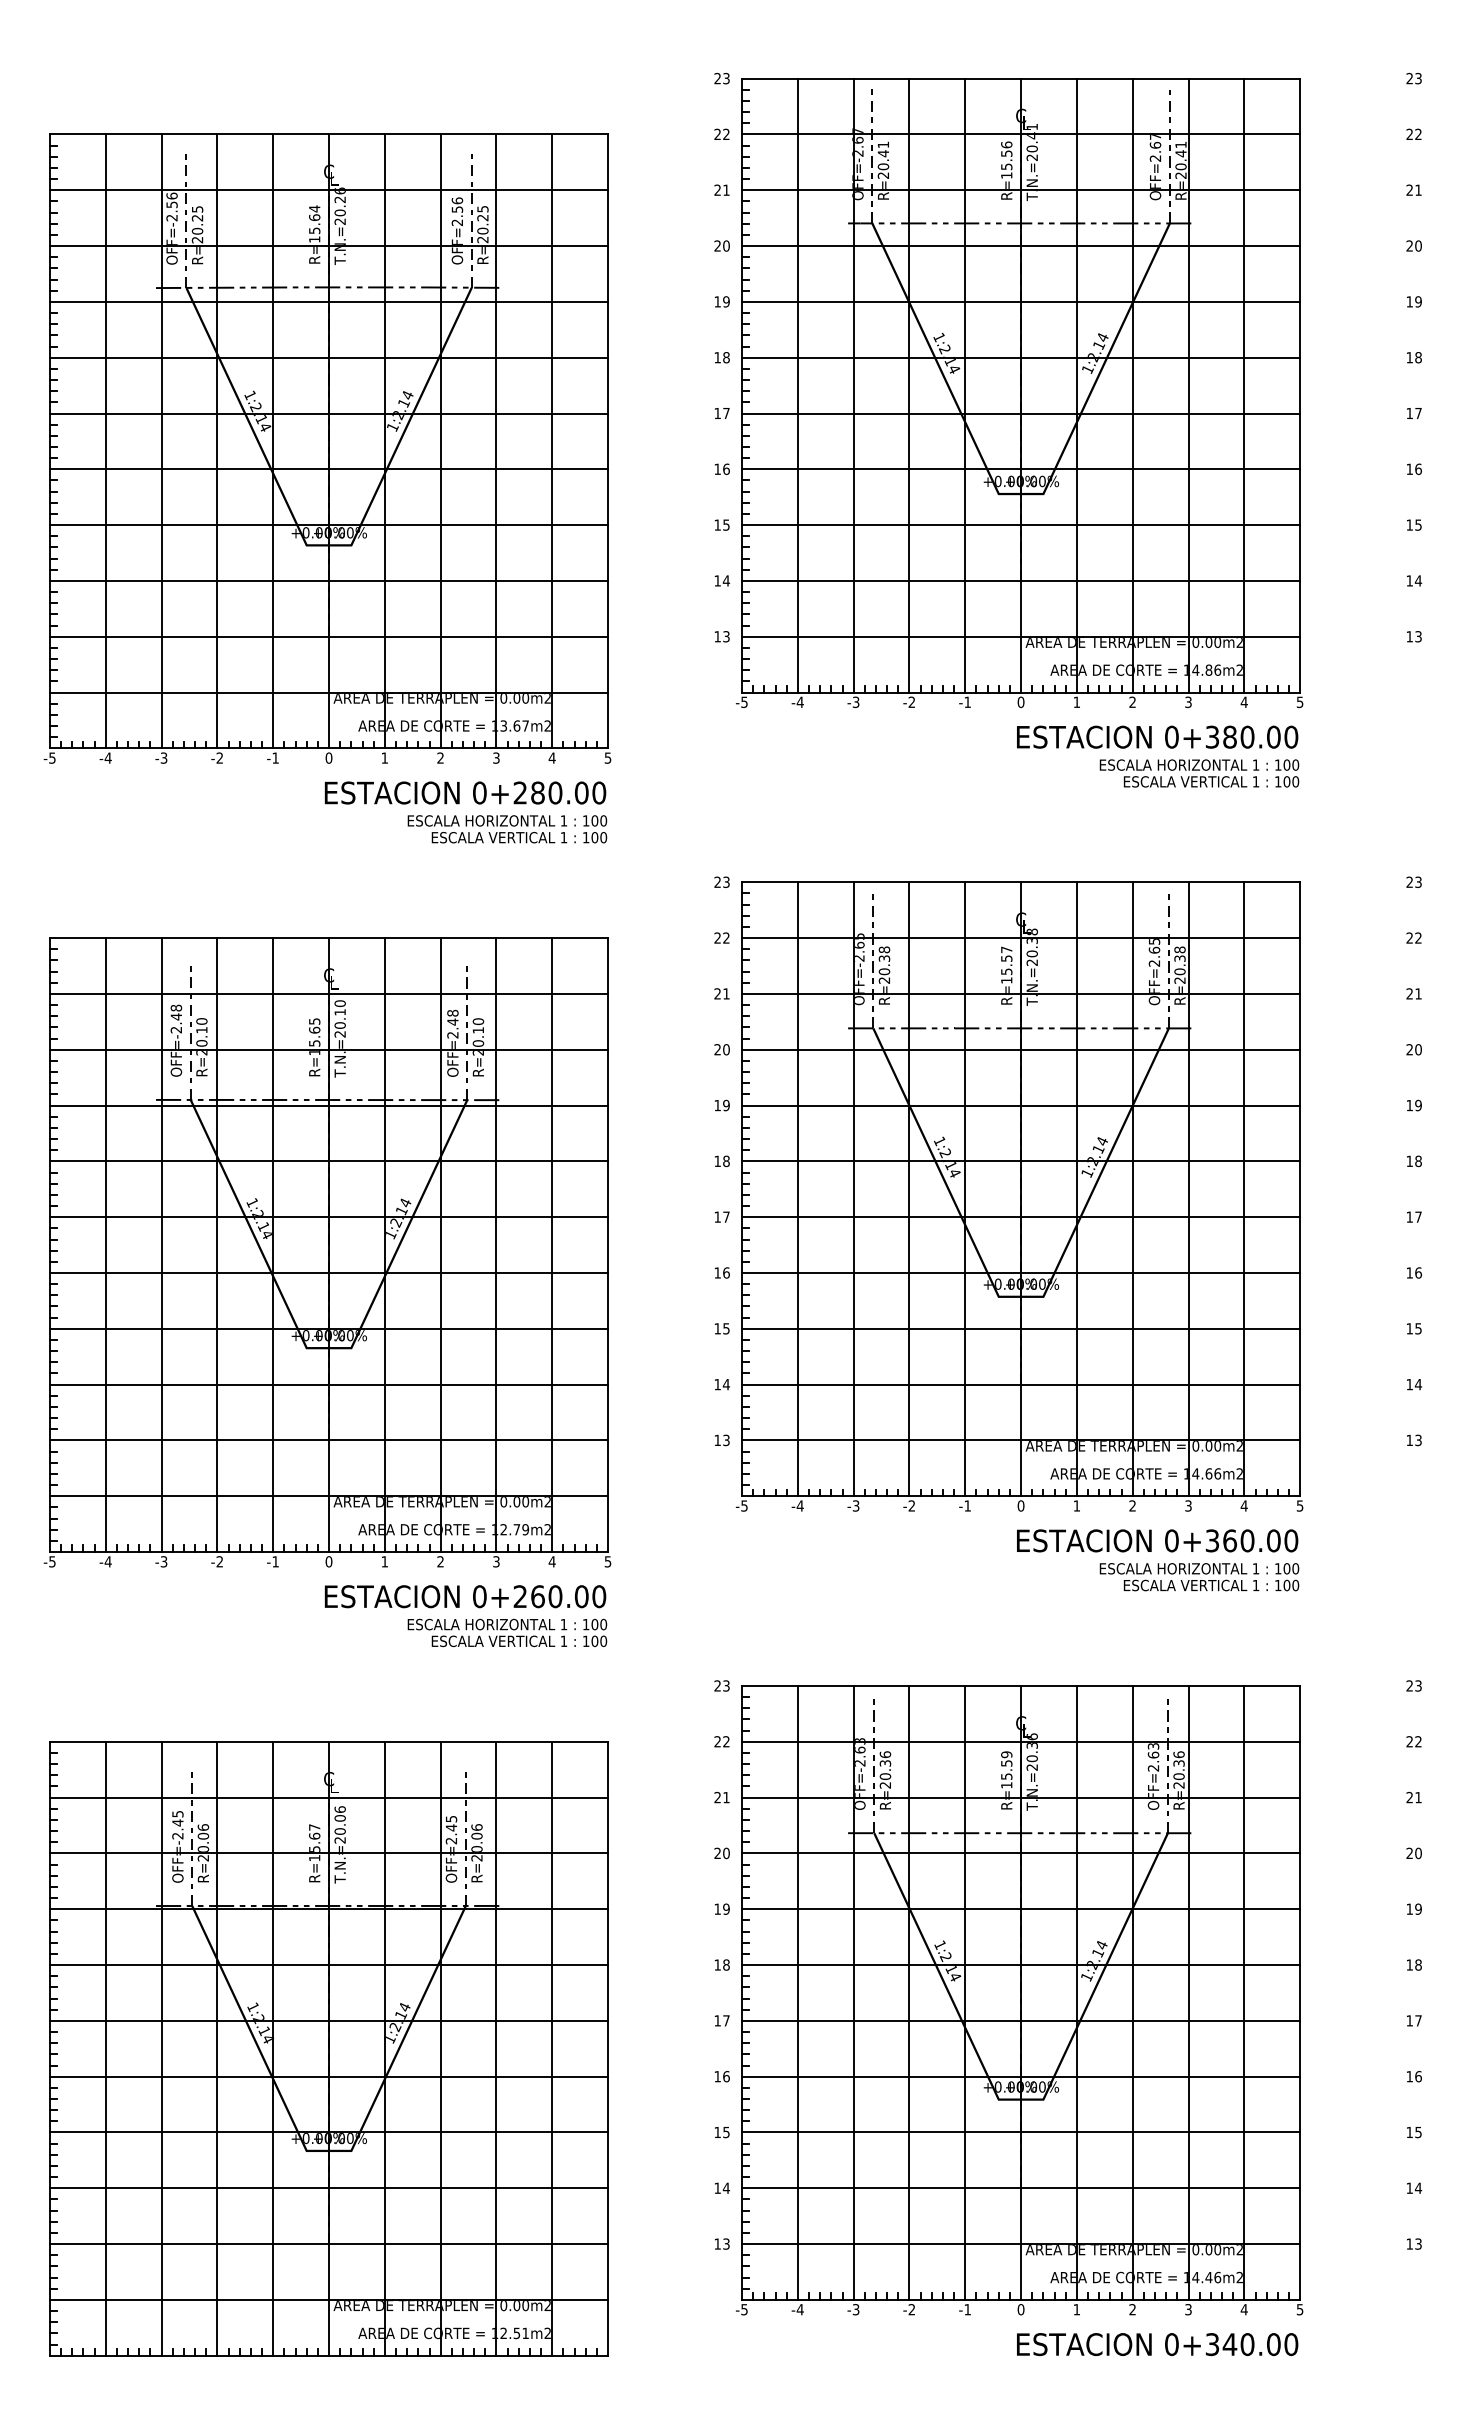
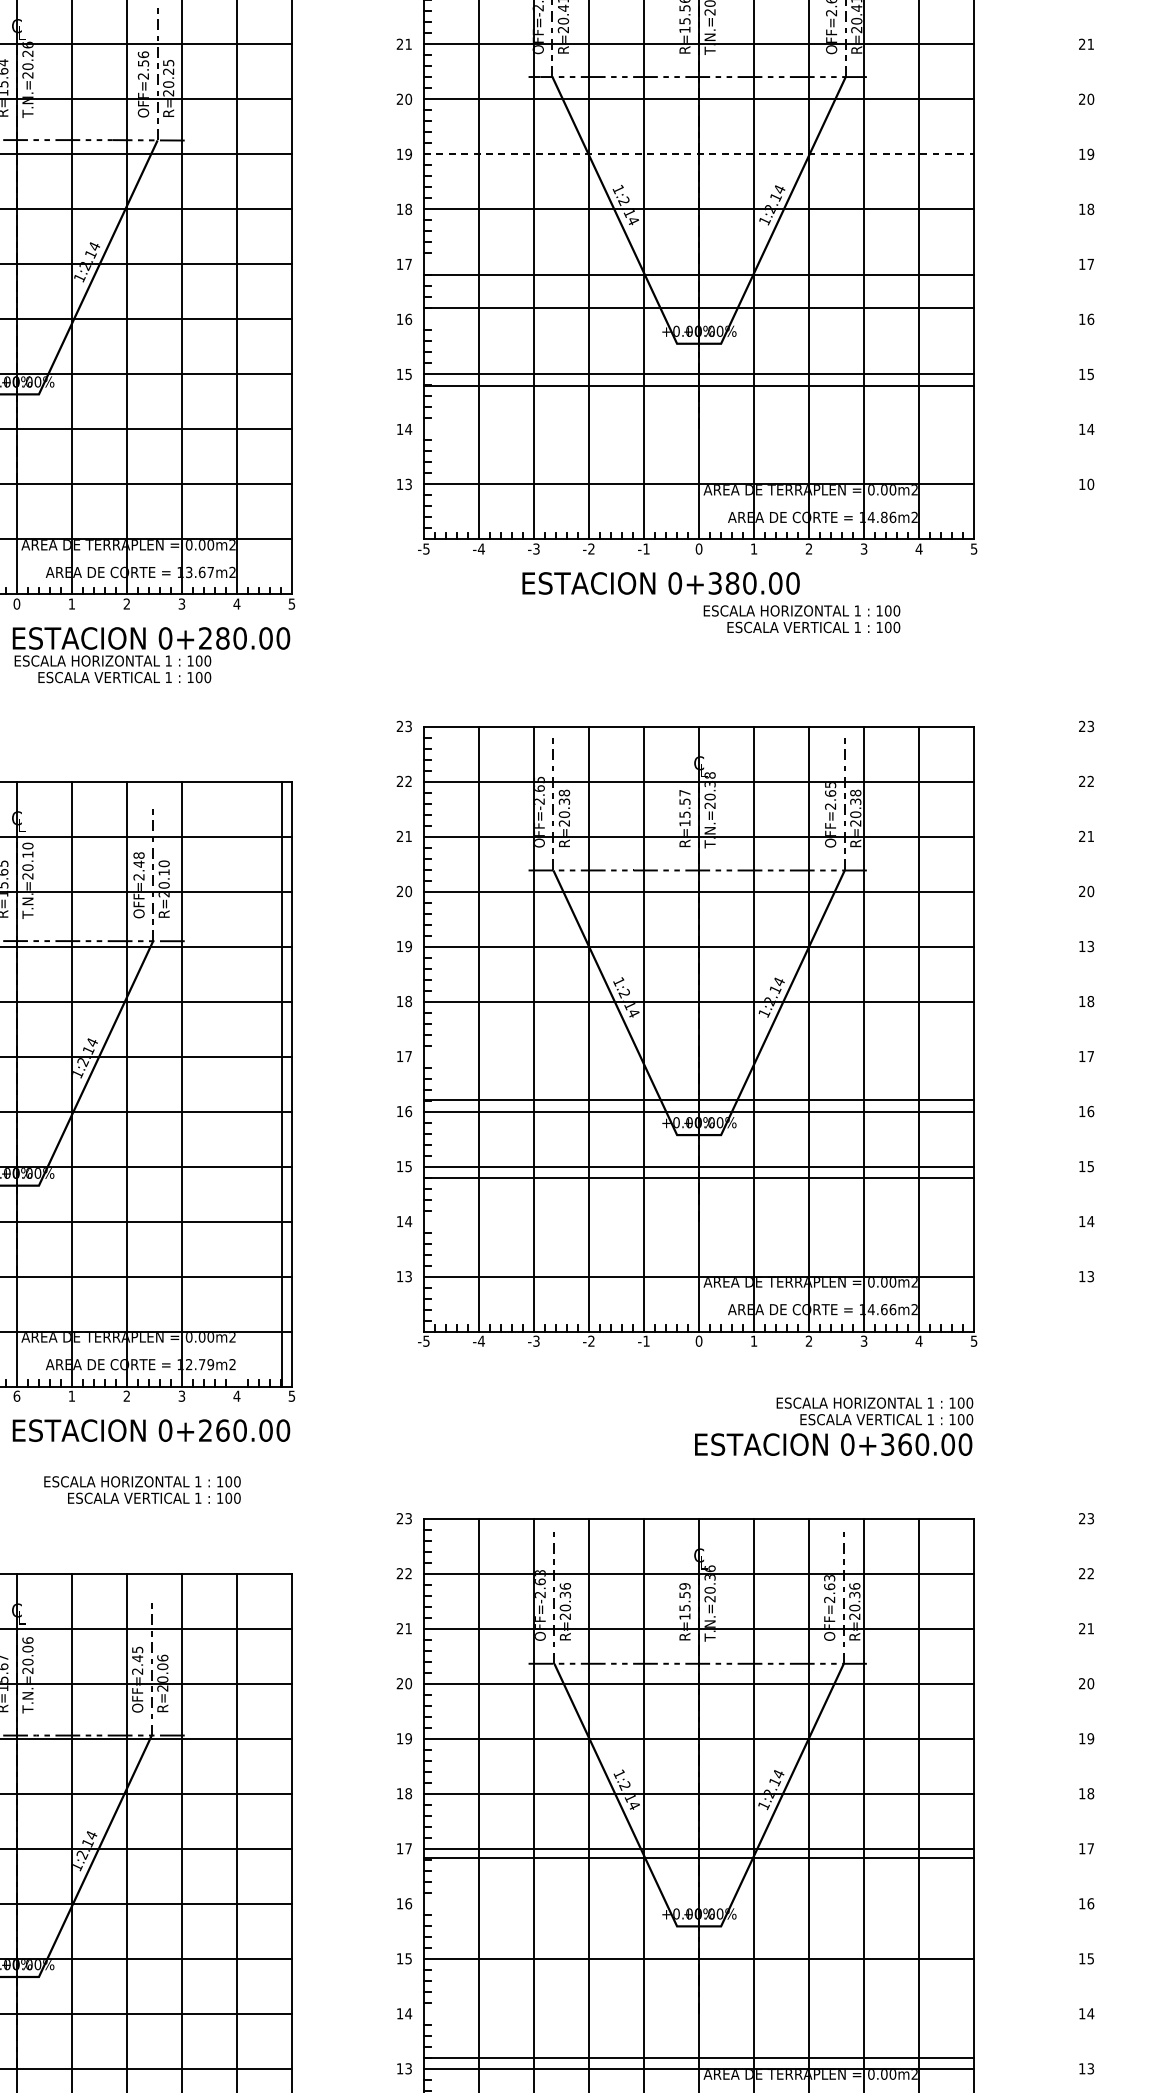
line: (1021, 301) -> (699, 153), solid -> dashed
line: (1021, 413) -> (699, 307), moved
line: (1021, 469) -> (699, 275), moved
line: (1021, 580) -> (699, 385), moved
text: (1418, 636) -> (1090, 484), 13 -> 10
text: (1157, 736) -> (661, 582), moved
text: (1199, 773) -> (802, 619), moved
text: (507, 829) -> (113, 669), moved
text: (1418, 1105) -> (1090, 946), 19 -> 13
line: (1021, 1217) -> (699, 1100), moved
line: (552, 1245) -> (282, 1084), moved
line: (1021, 1384) -> (699, 1178), moved
text: (1157, 1540) -> (833, 1444), moved
text: (328, 1561) -> (16, 1395), 0 -> 6
text: (507, 1632) -> (142, 1489), moved
line: (1021, 2076) -> (699, 1858), moved
line: (1021, 2188) -> (699, 2058), moved

